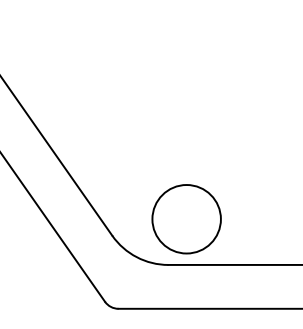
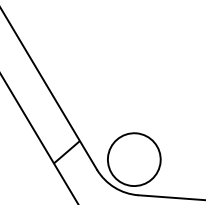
hatch: (71, 215) -> (66, 151), added
circle: (186, 219) -> (134, 159), moved

